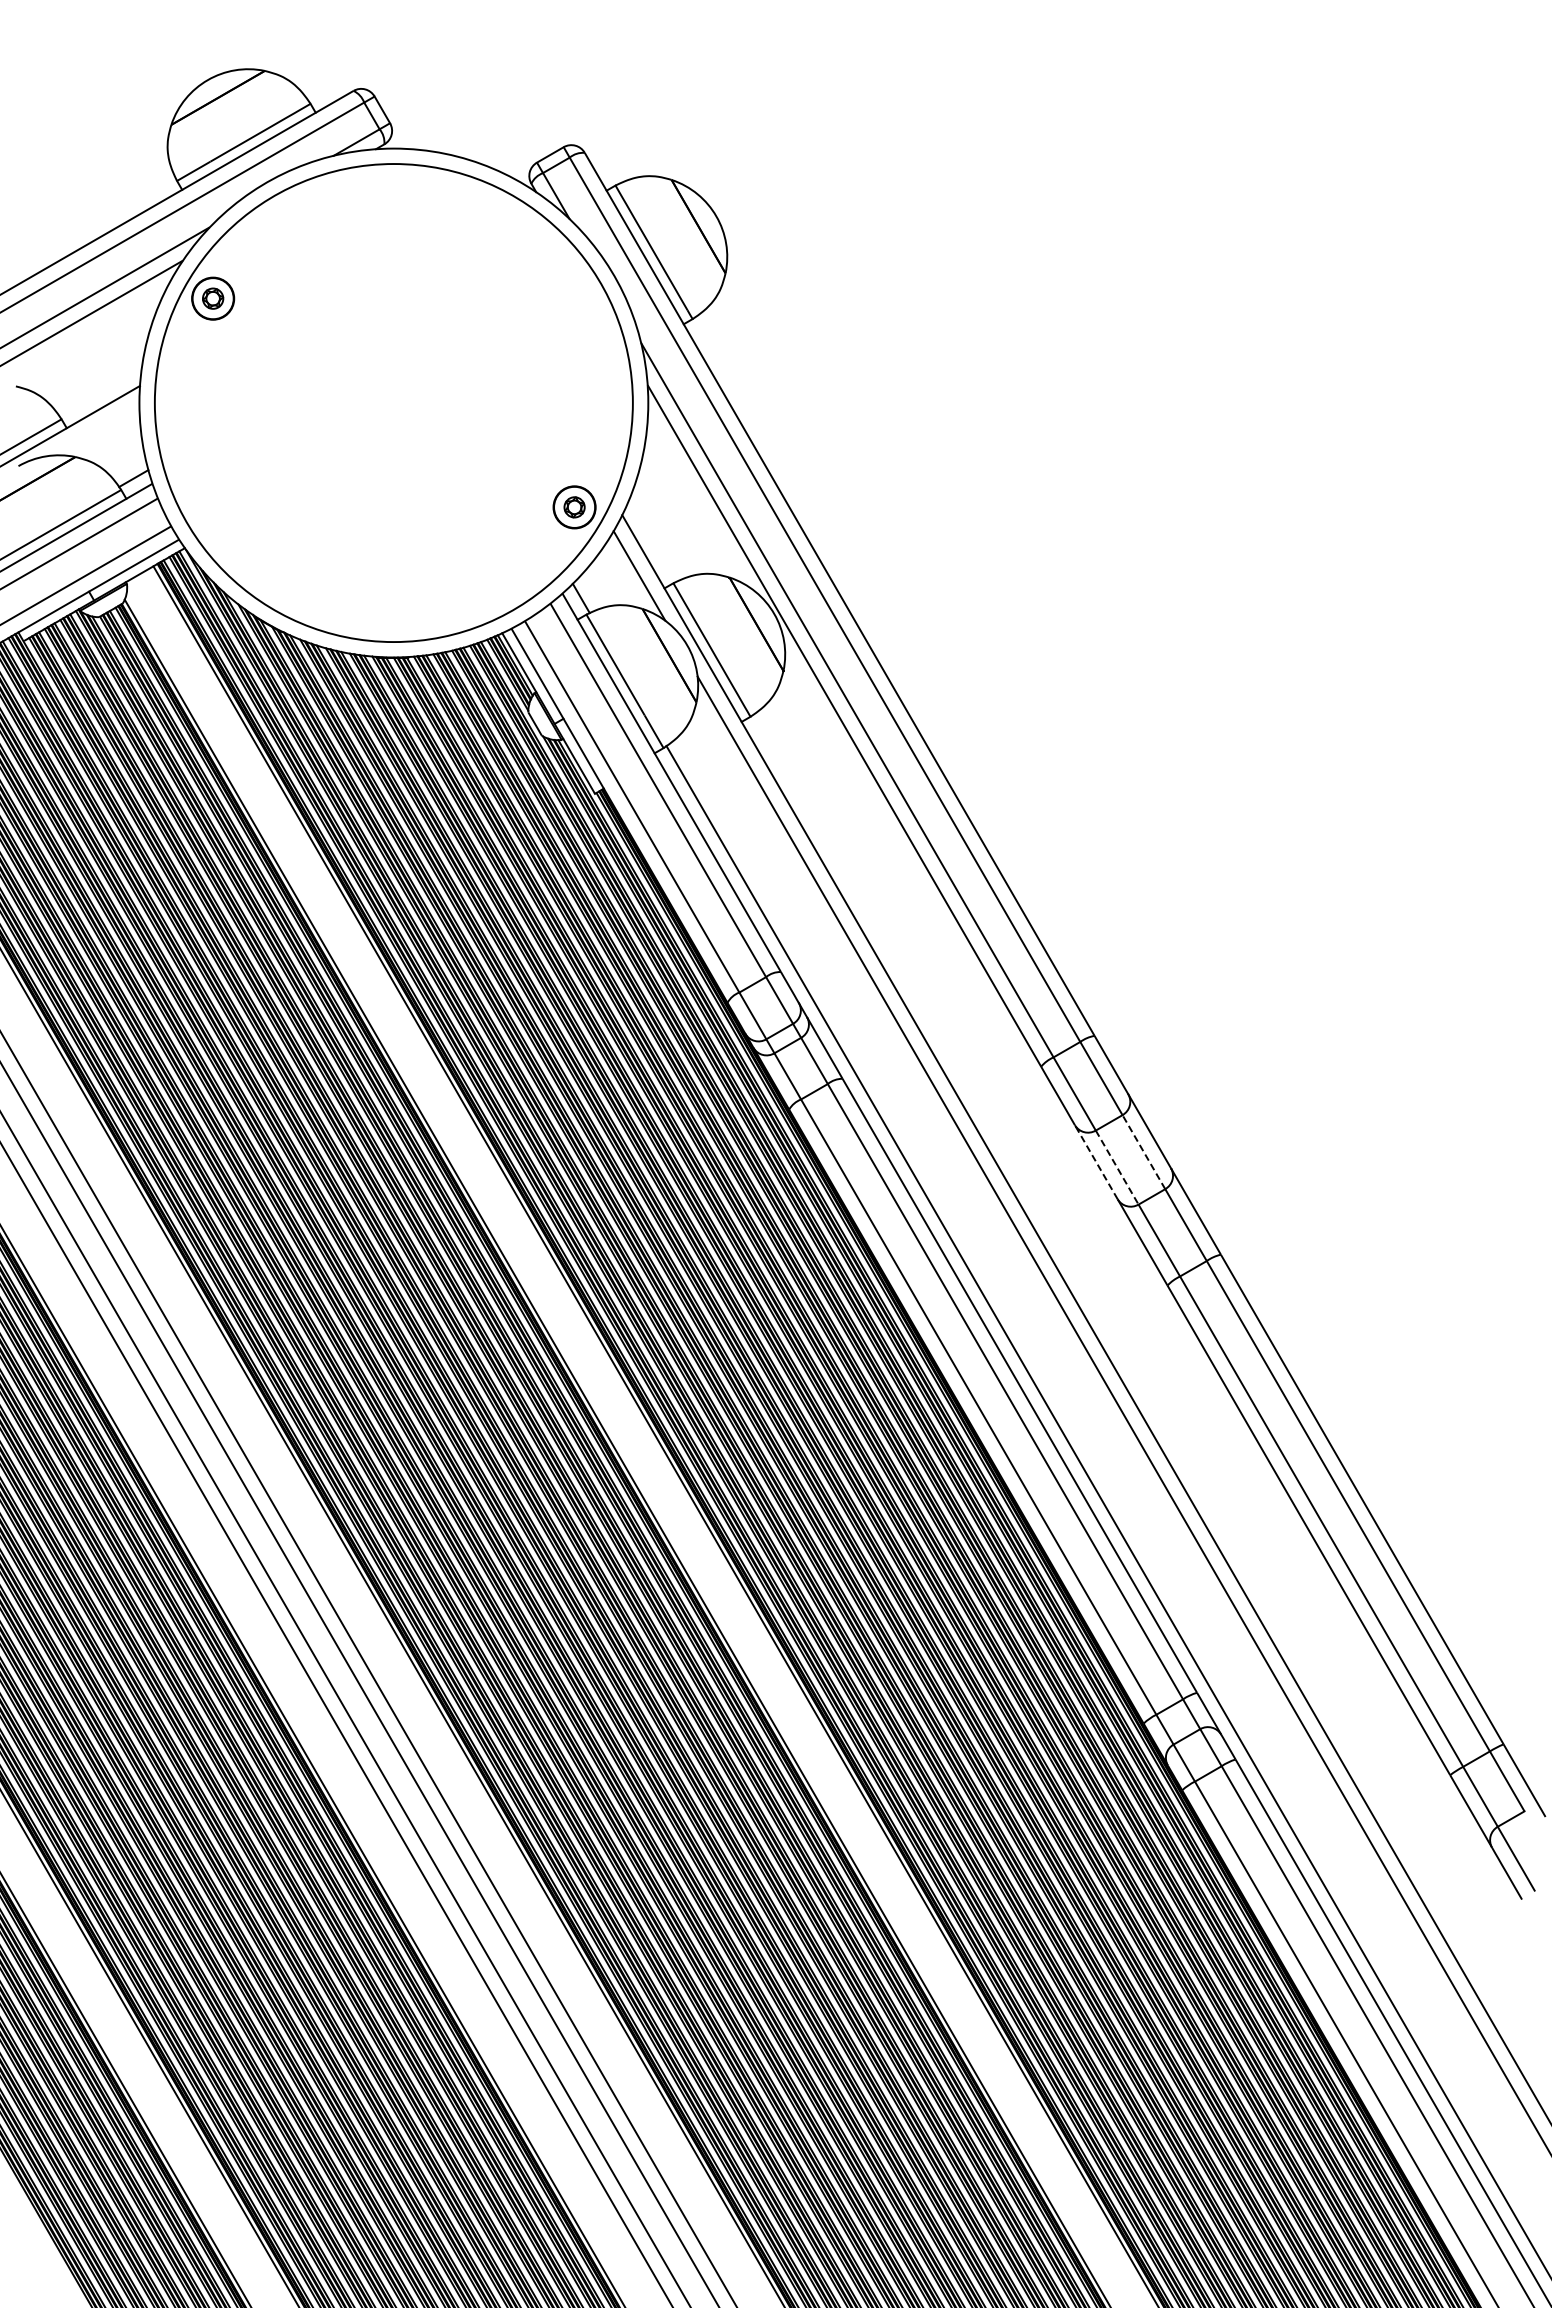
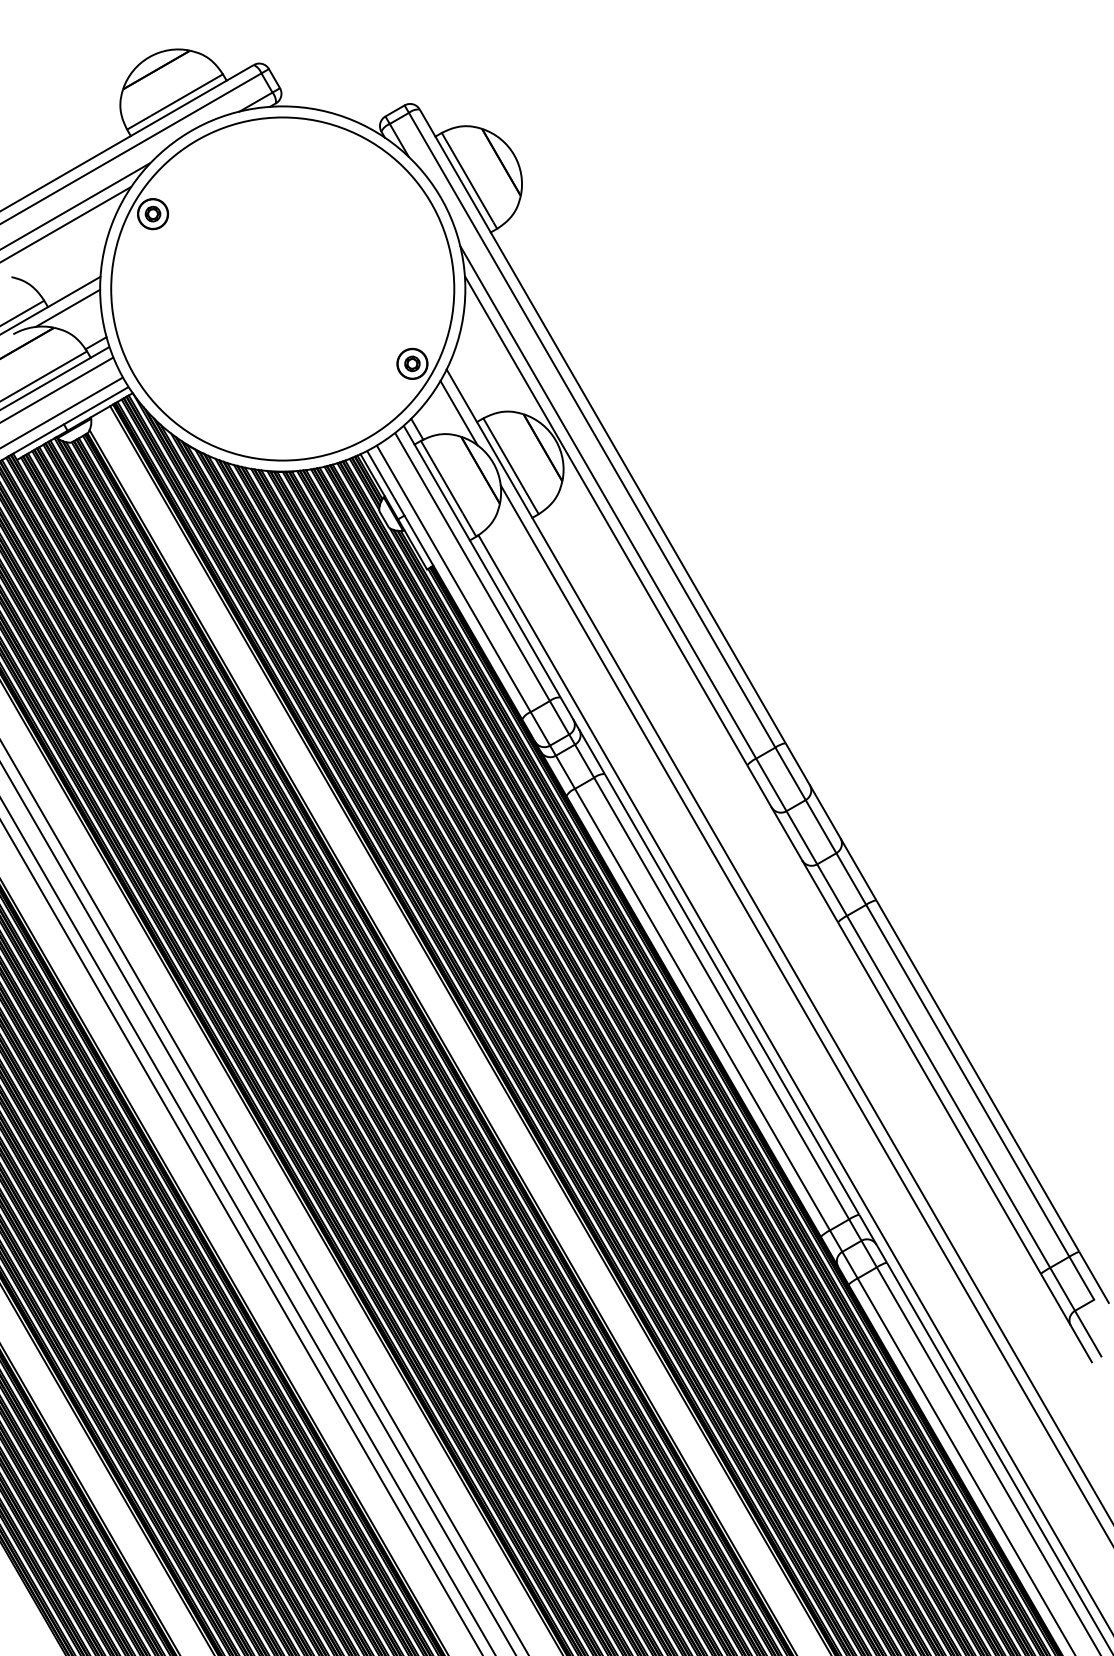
line: (94, 429) -> (67, 308), added
line: (1143, 1152) -> (820, 826), dashed -> solid
line: (1096, 1162) -> (787, 834), dashed -> solid
line: (1117, 1167) -> (802, 837), dashed -> solid

